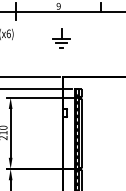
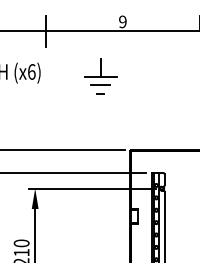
part: (61, 38) -> (100, 76), moved

